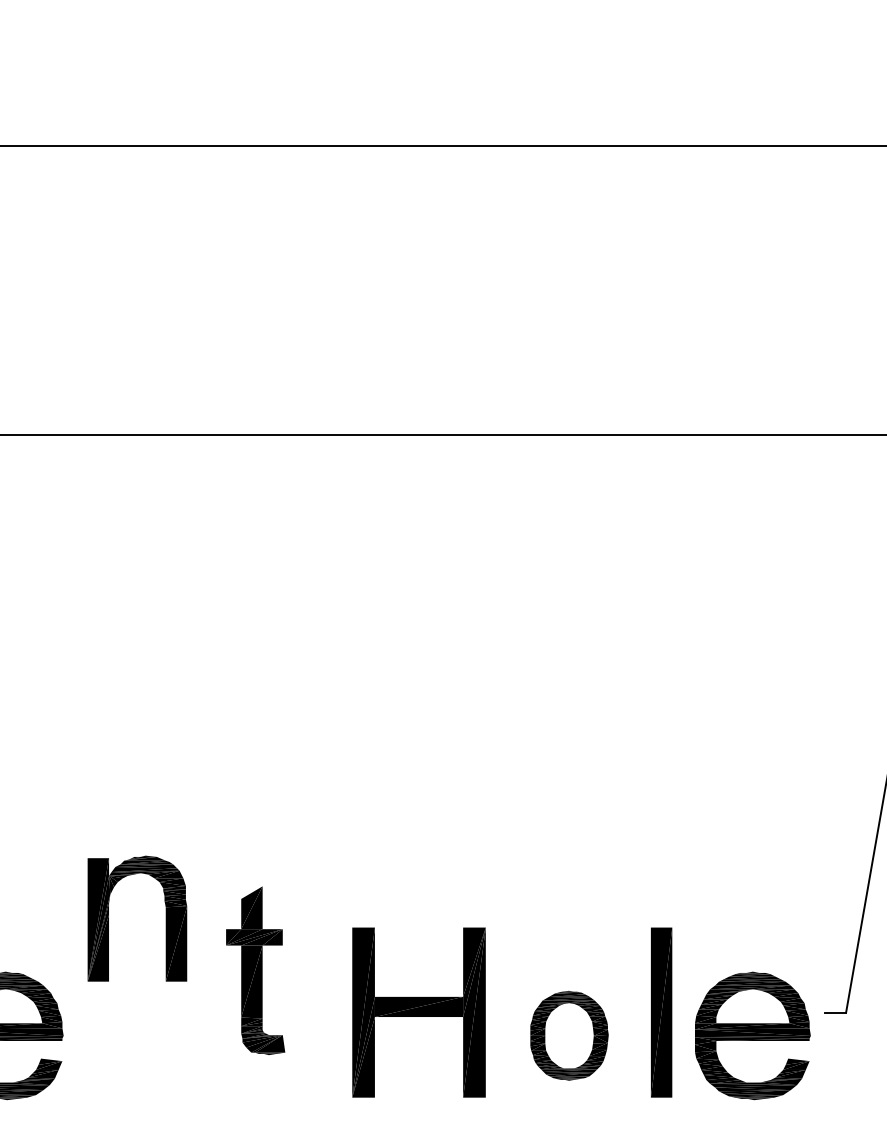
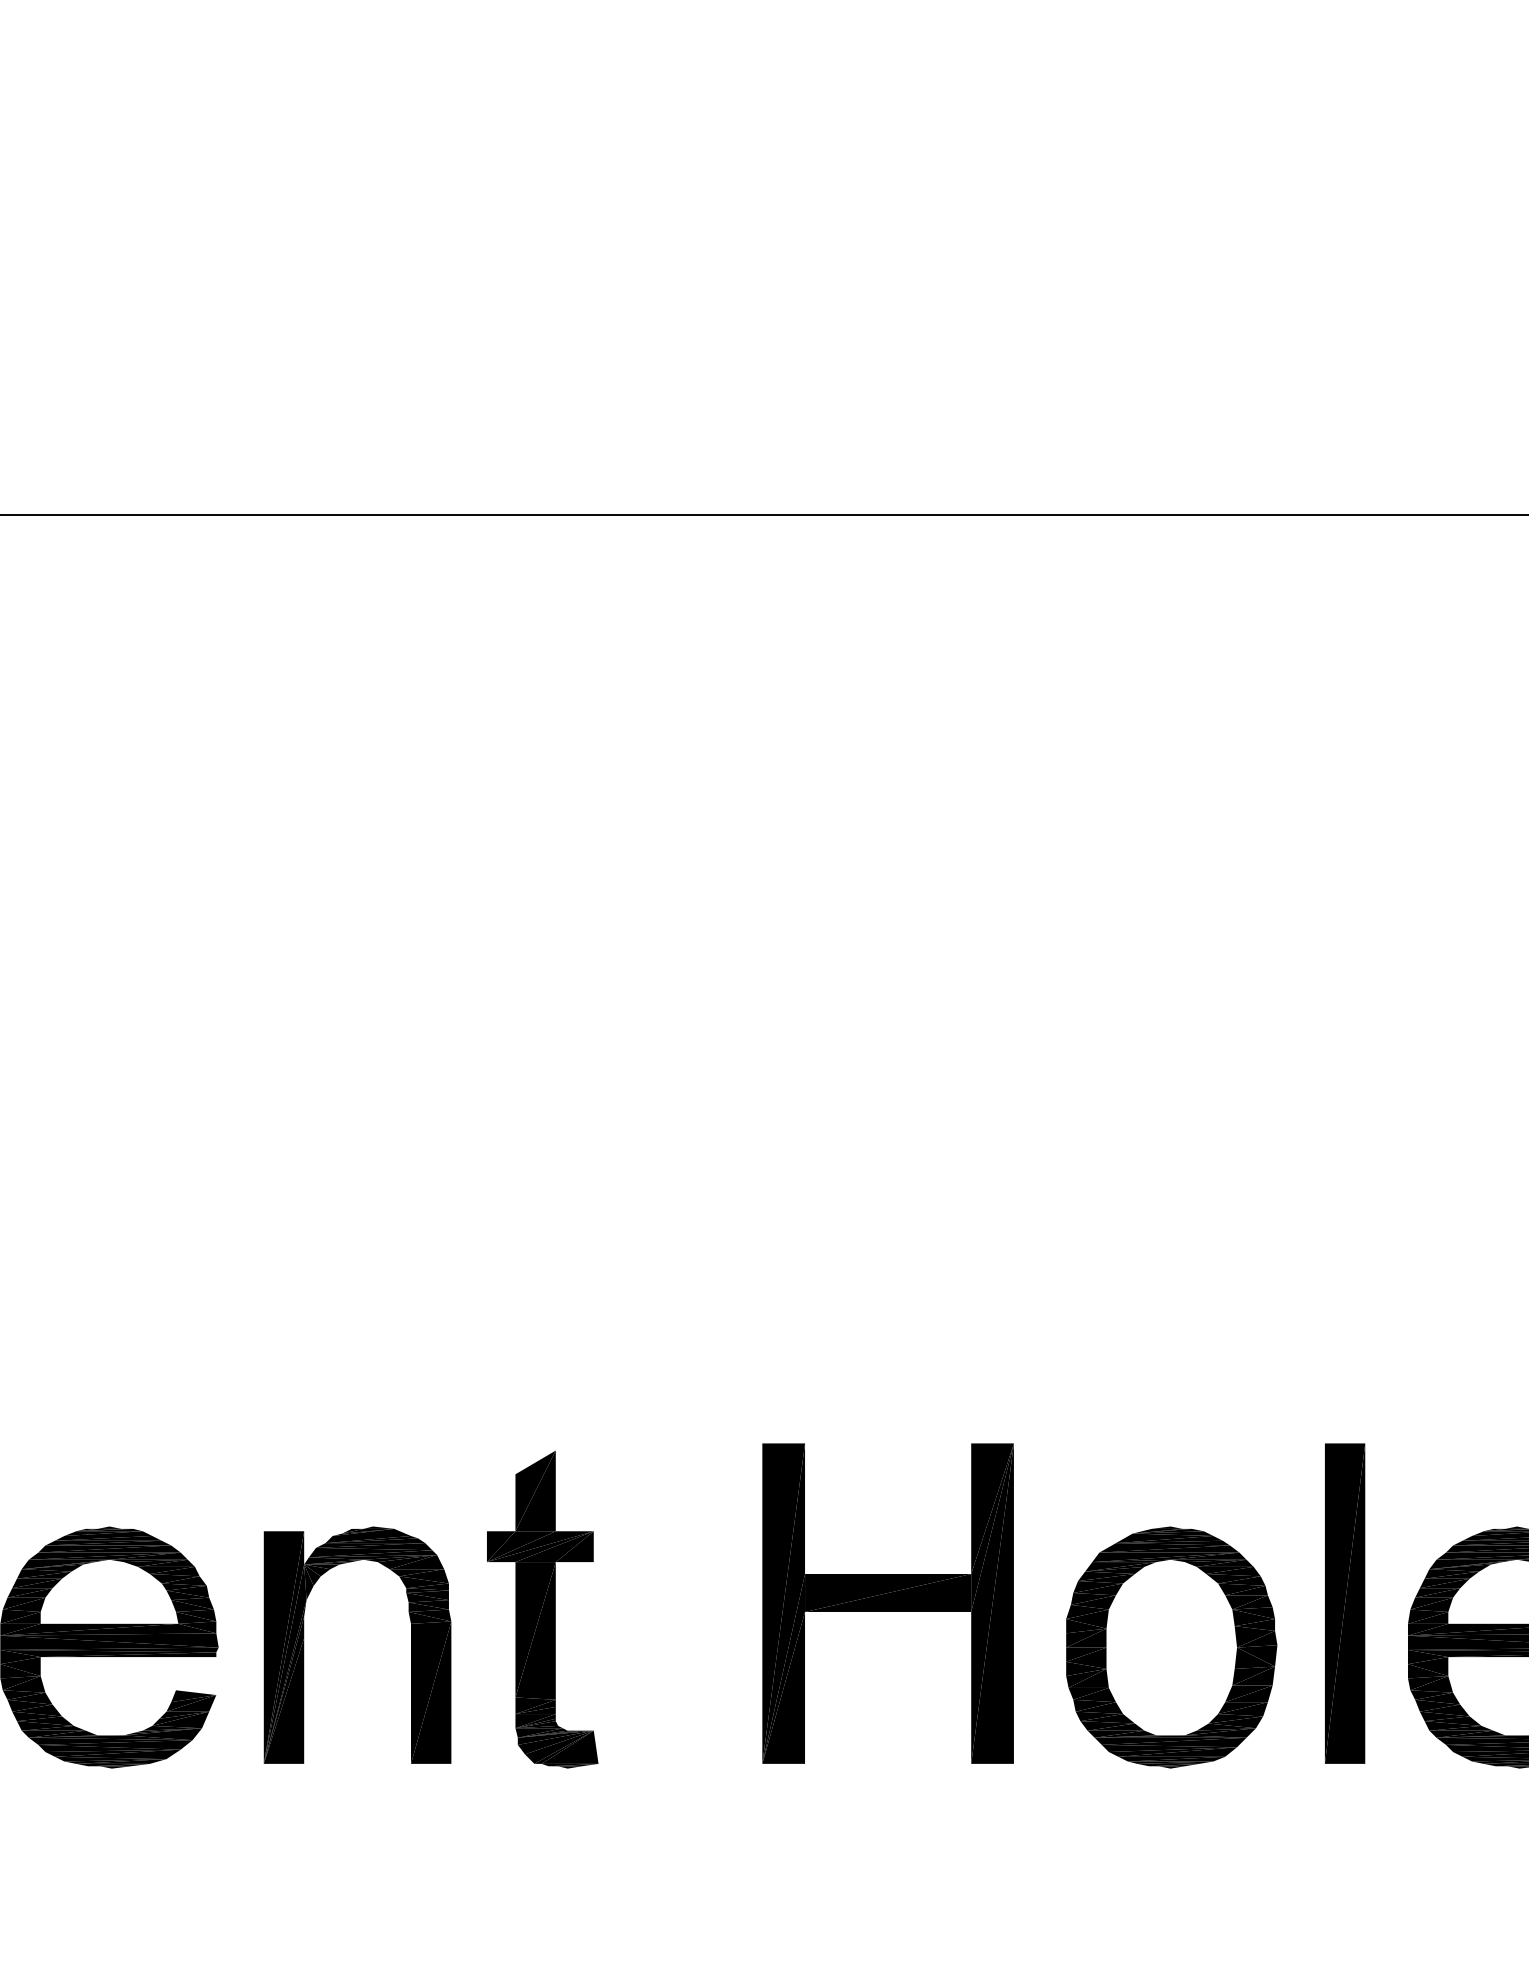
part: (165, 918) -> (410, 1644), moved
part: (255, 970) -> (542, 1609), moved
part: (569, 1035) -> (1171, 1646), size x1.43

